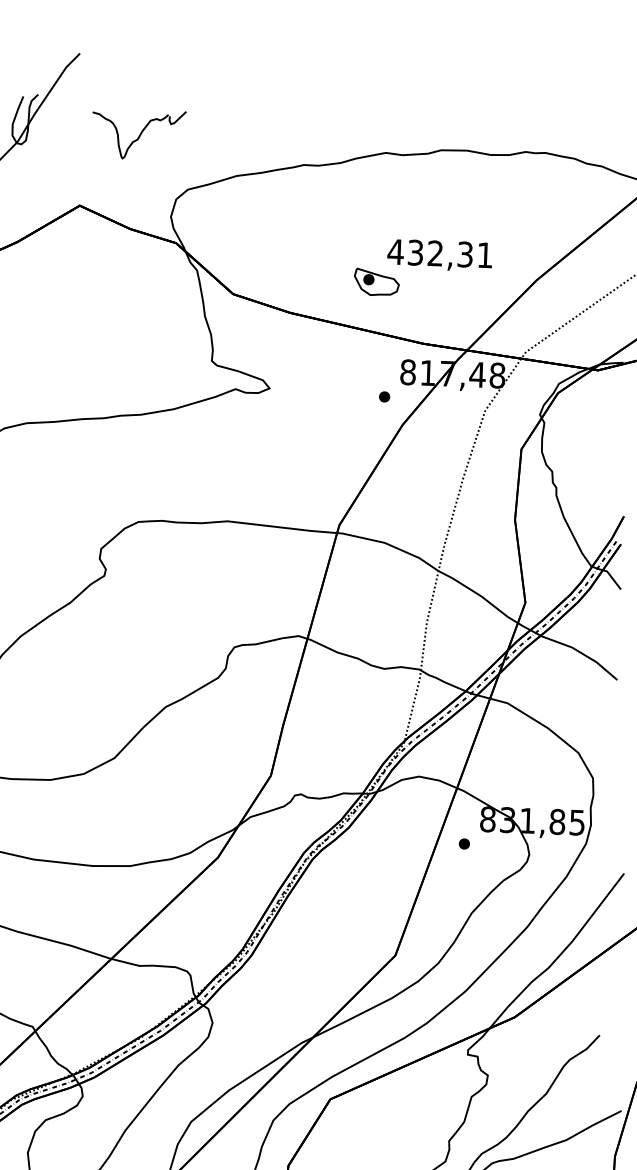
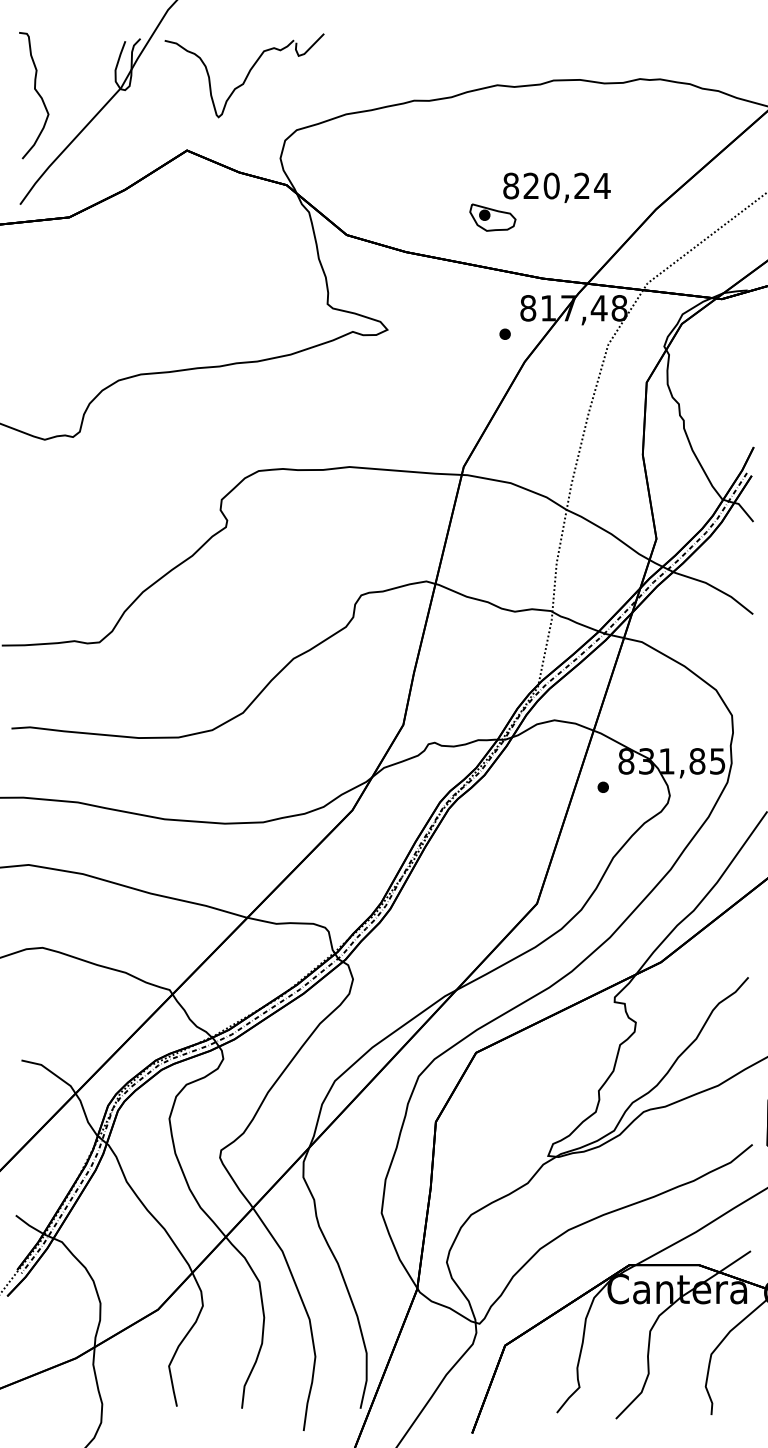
part: (138, 134) -> (244, 75), size x1.67
text: (440, 253) -> (556, 185), 432,31 -> 820,24

